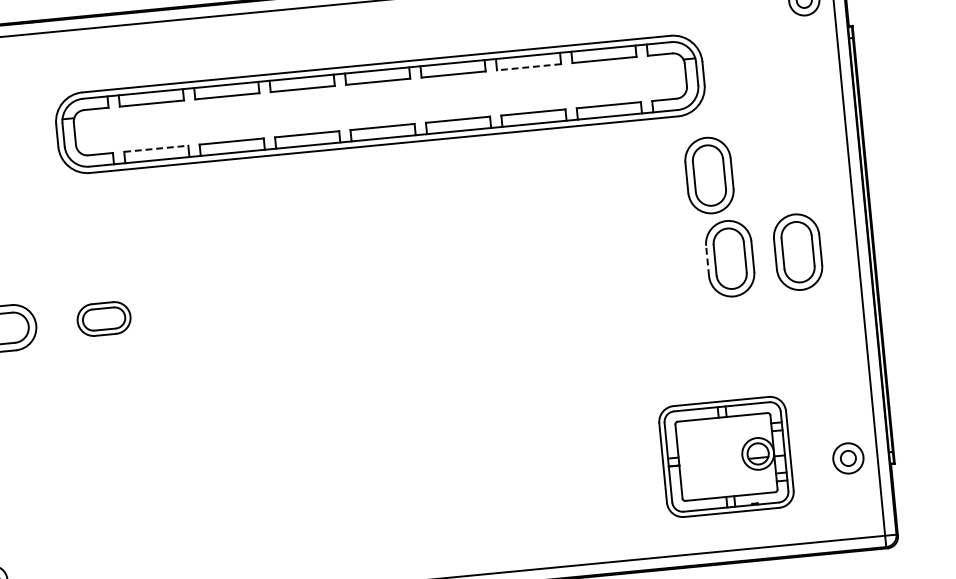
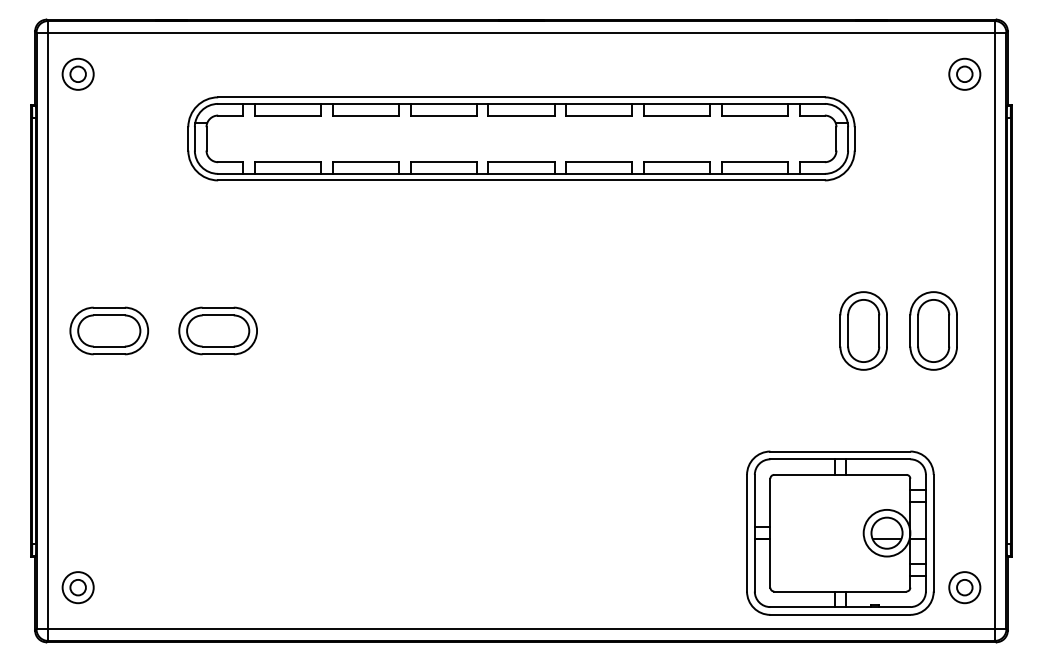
line: (528, 67) -> (676, 115), dashed -> solid
line: (156, 149) -> (288, 162), dashed -> solid
part: (709, 175) -> (850, 243), removed
line: (707, 261) -> (840, 331), dashed -> solid
part: (103, 318) -> (217, 330), size x1.43
part: (726, 456) -> (840, 532), size x1.43
part: (848, 458) -> (964, 587), moved

